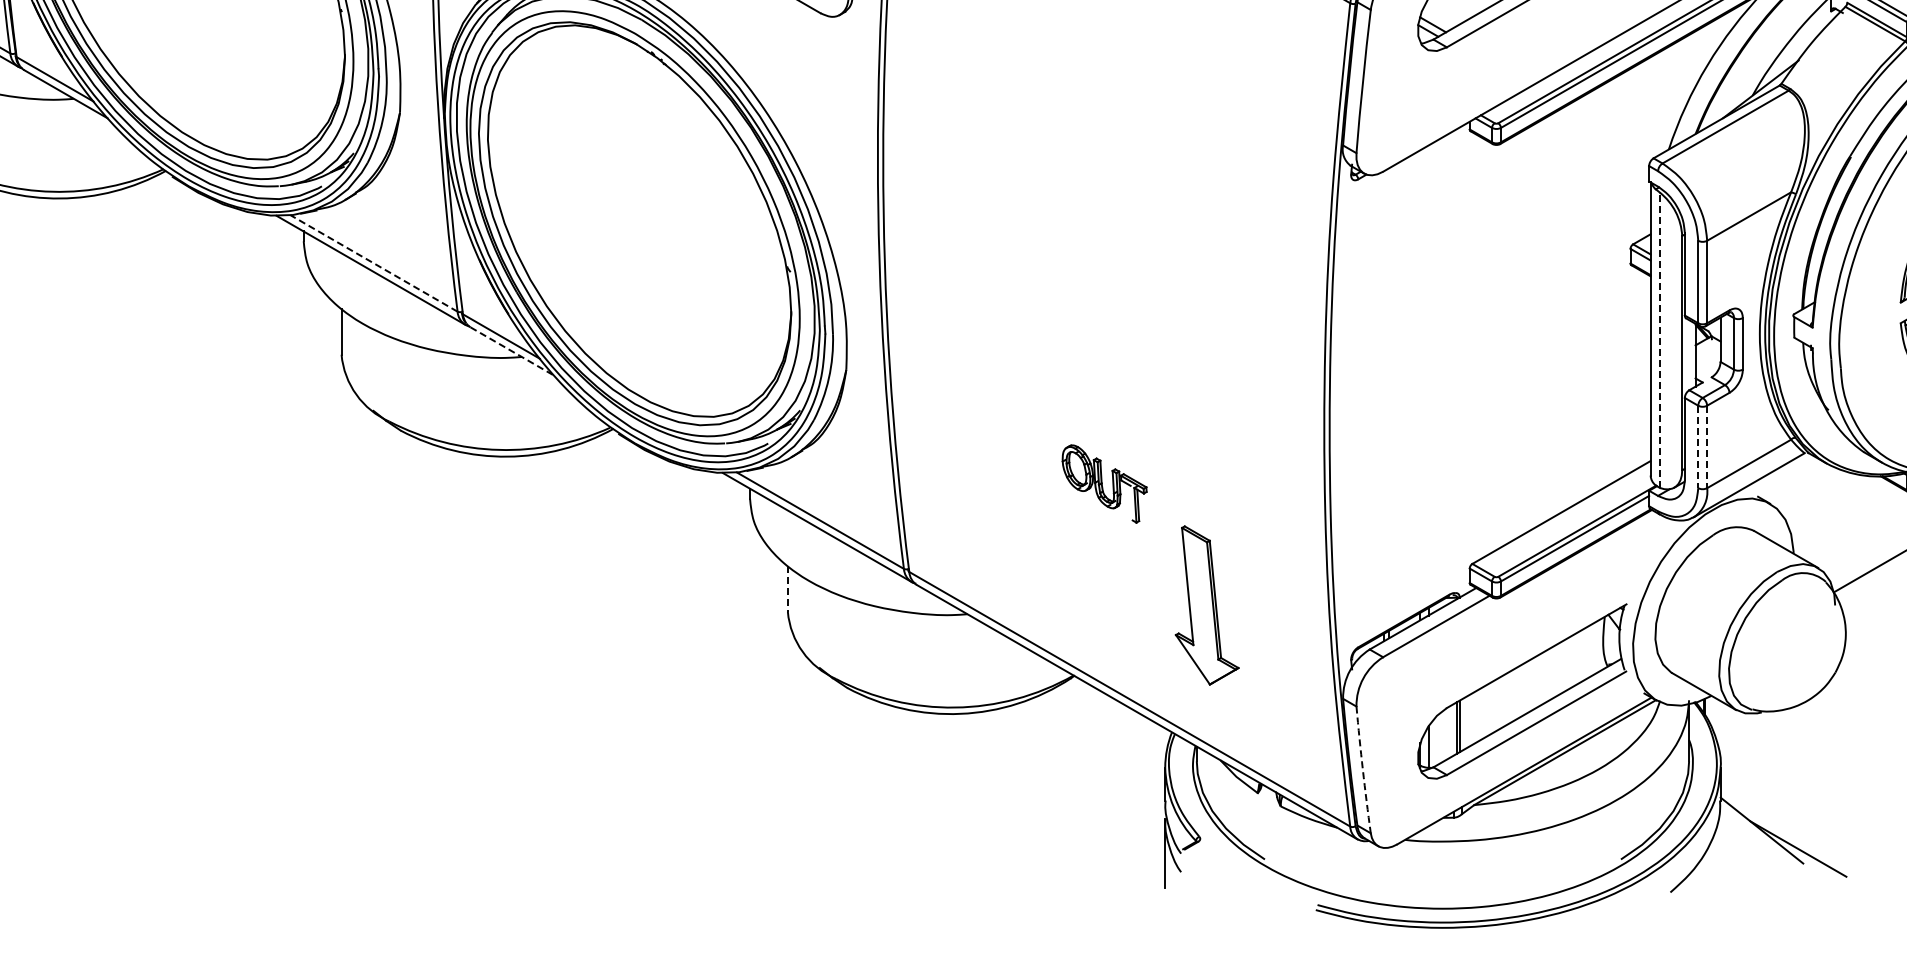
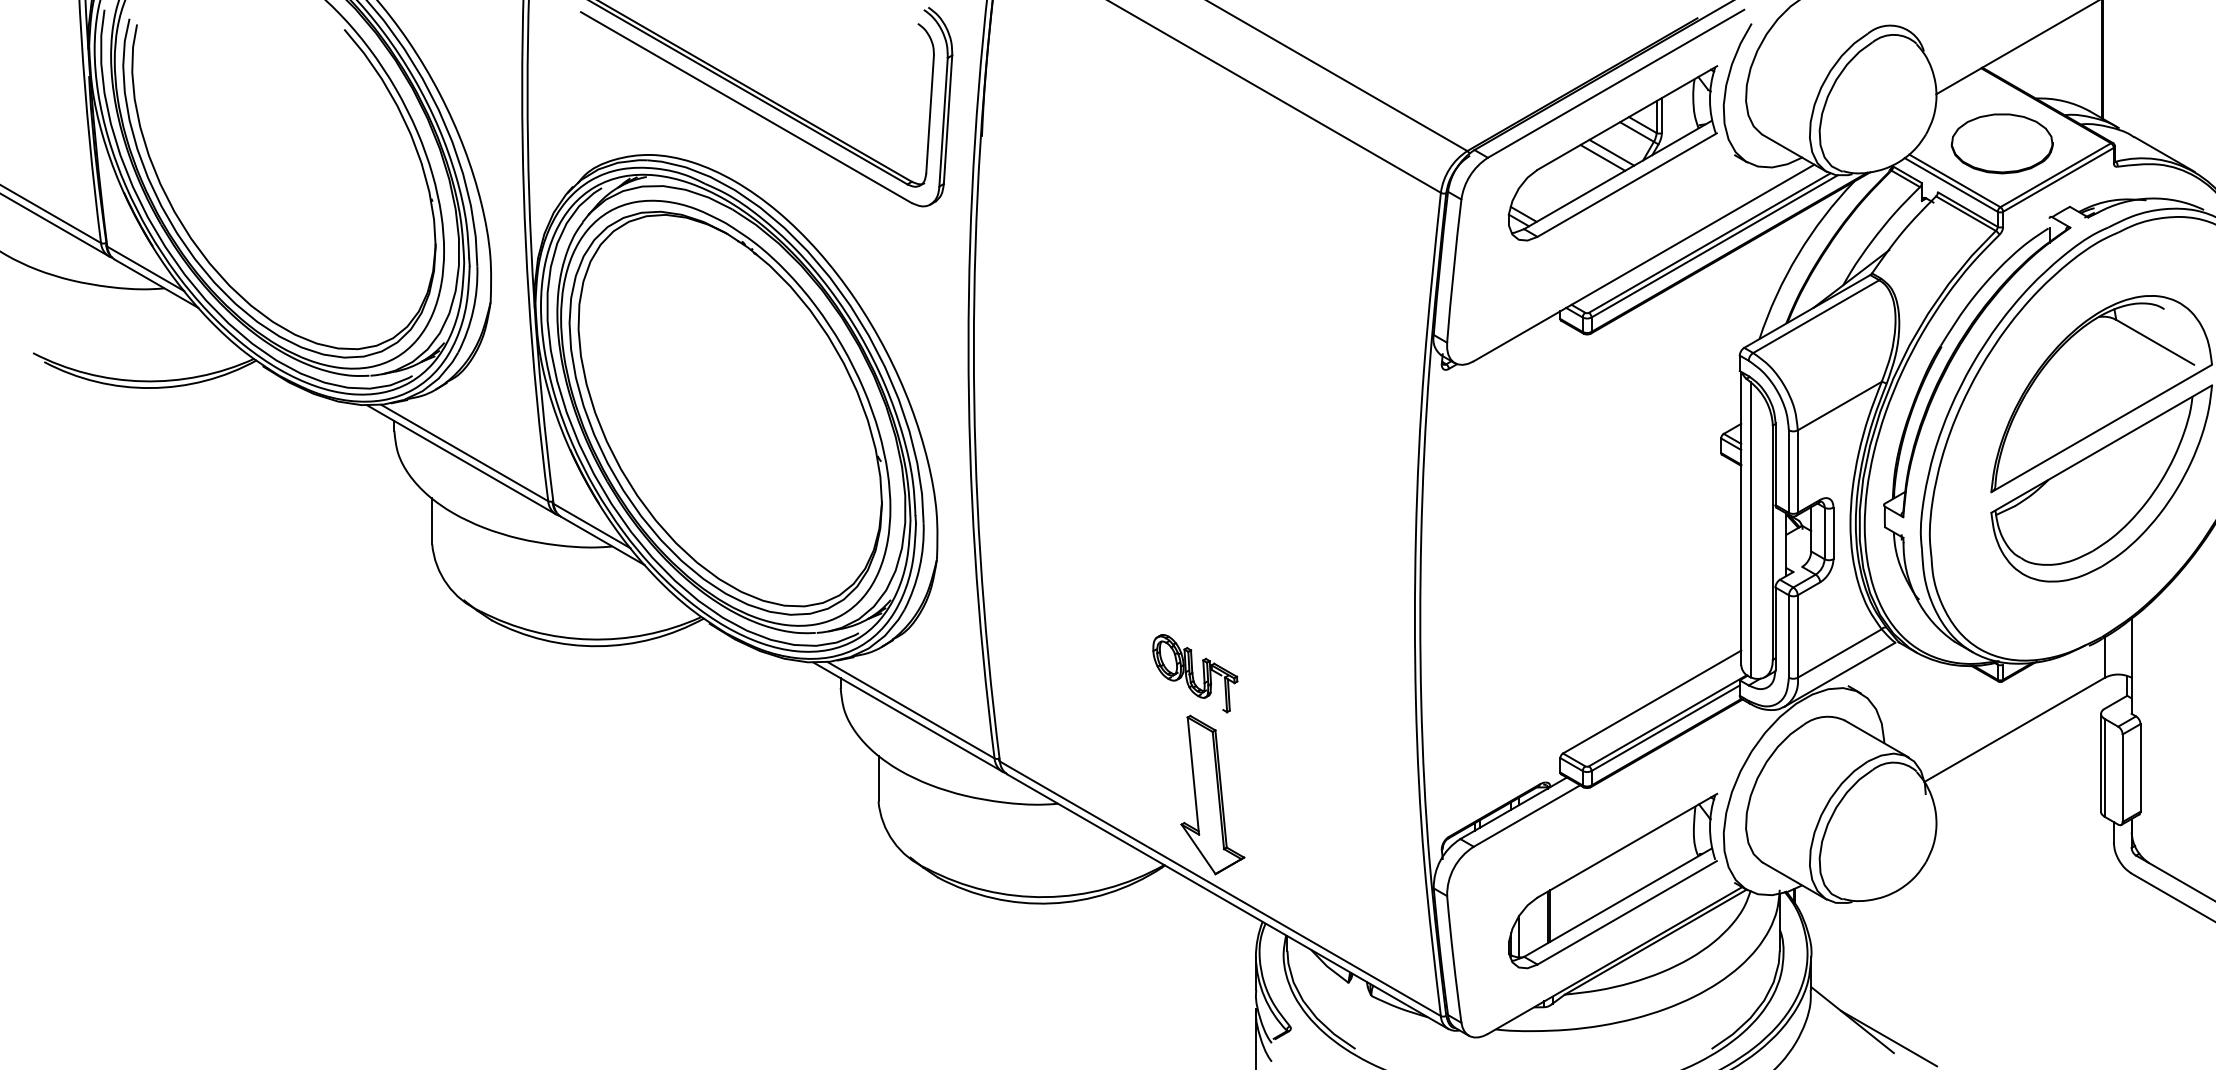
line: (373, 262) -> (464, 452), dashed -> solid
line: (1659, 339) -> (1750, 529), dashed -> solid
line: (512, 351) -> (603, 541), dashed -> solid
line: (1697, 446) -> (1788, 636), dashed -> solid
line: (1706, 446) -> (1797, 636), dashed -> solid
line: (787, 588) -> (878, 778), dashed -> solid
part: (1206, 604) -> (1212, 794), moved
arc: (1362, 769) -> (1453, 959), dashed -> solid

